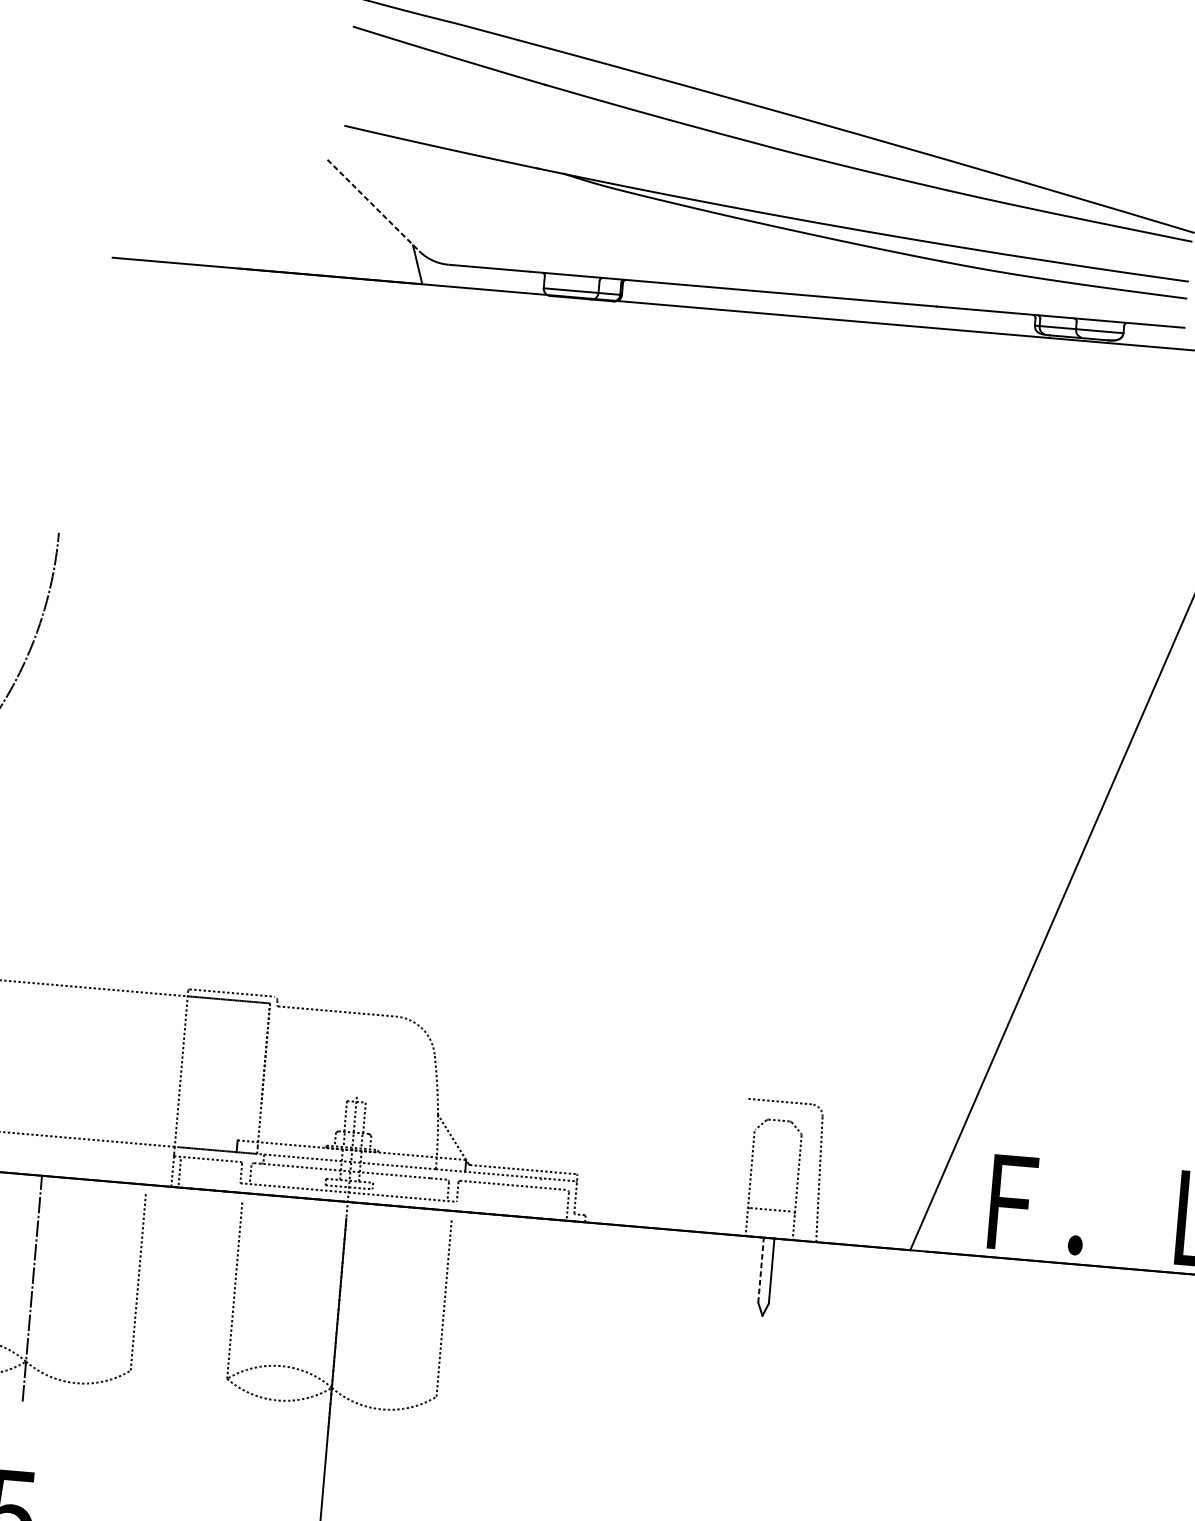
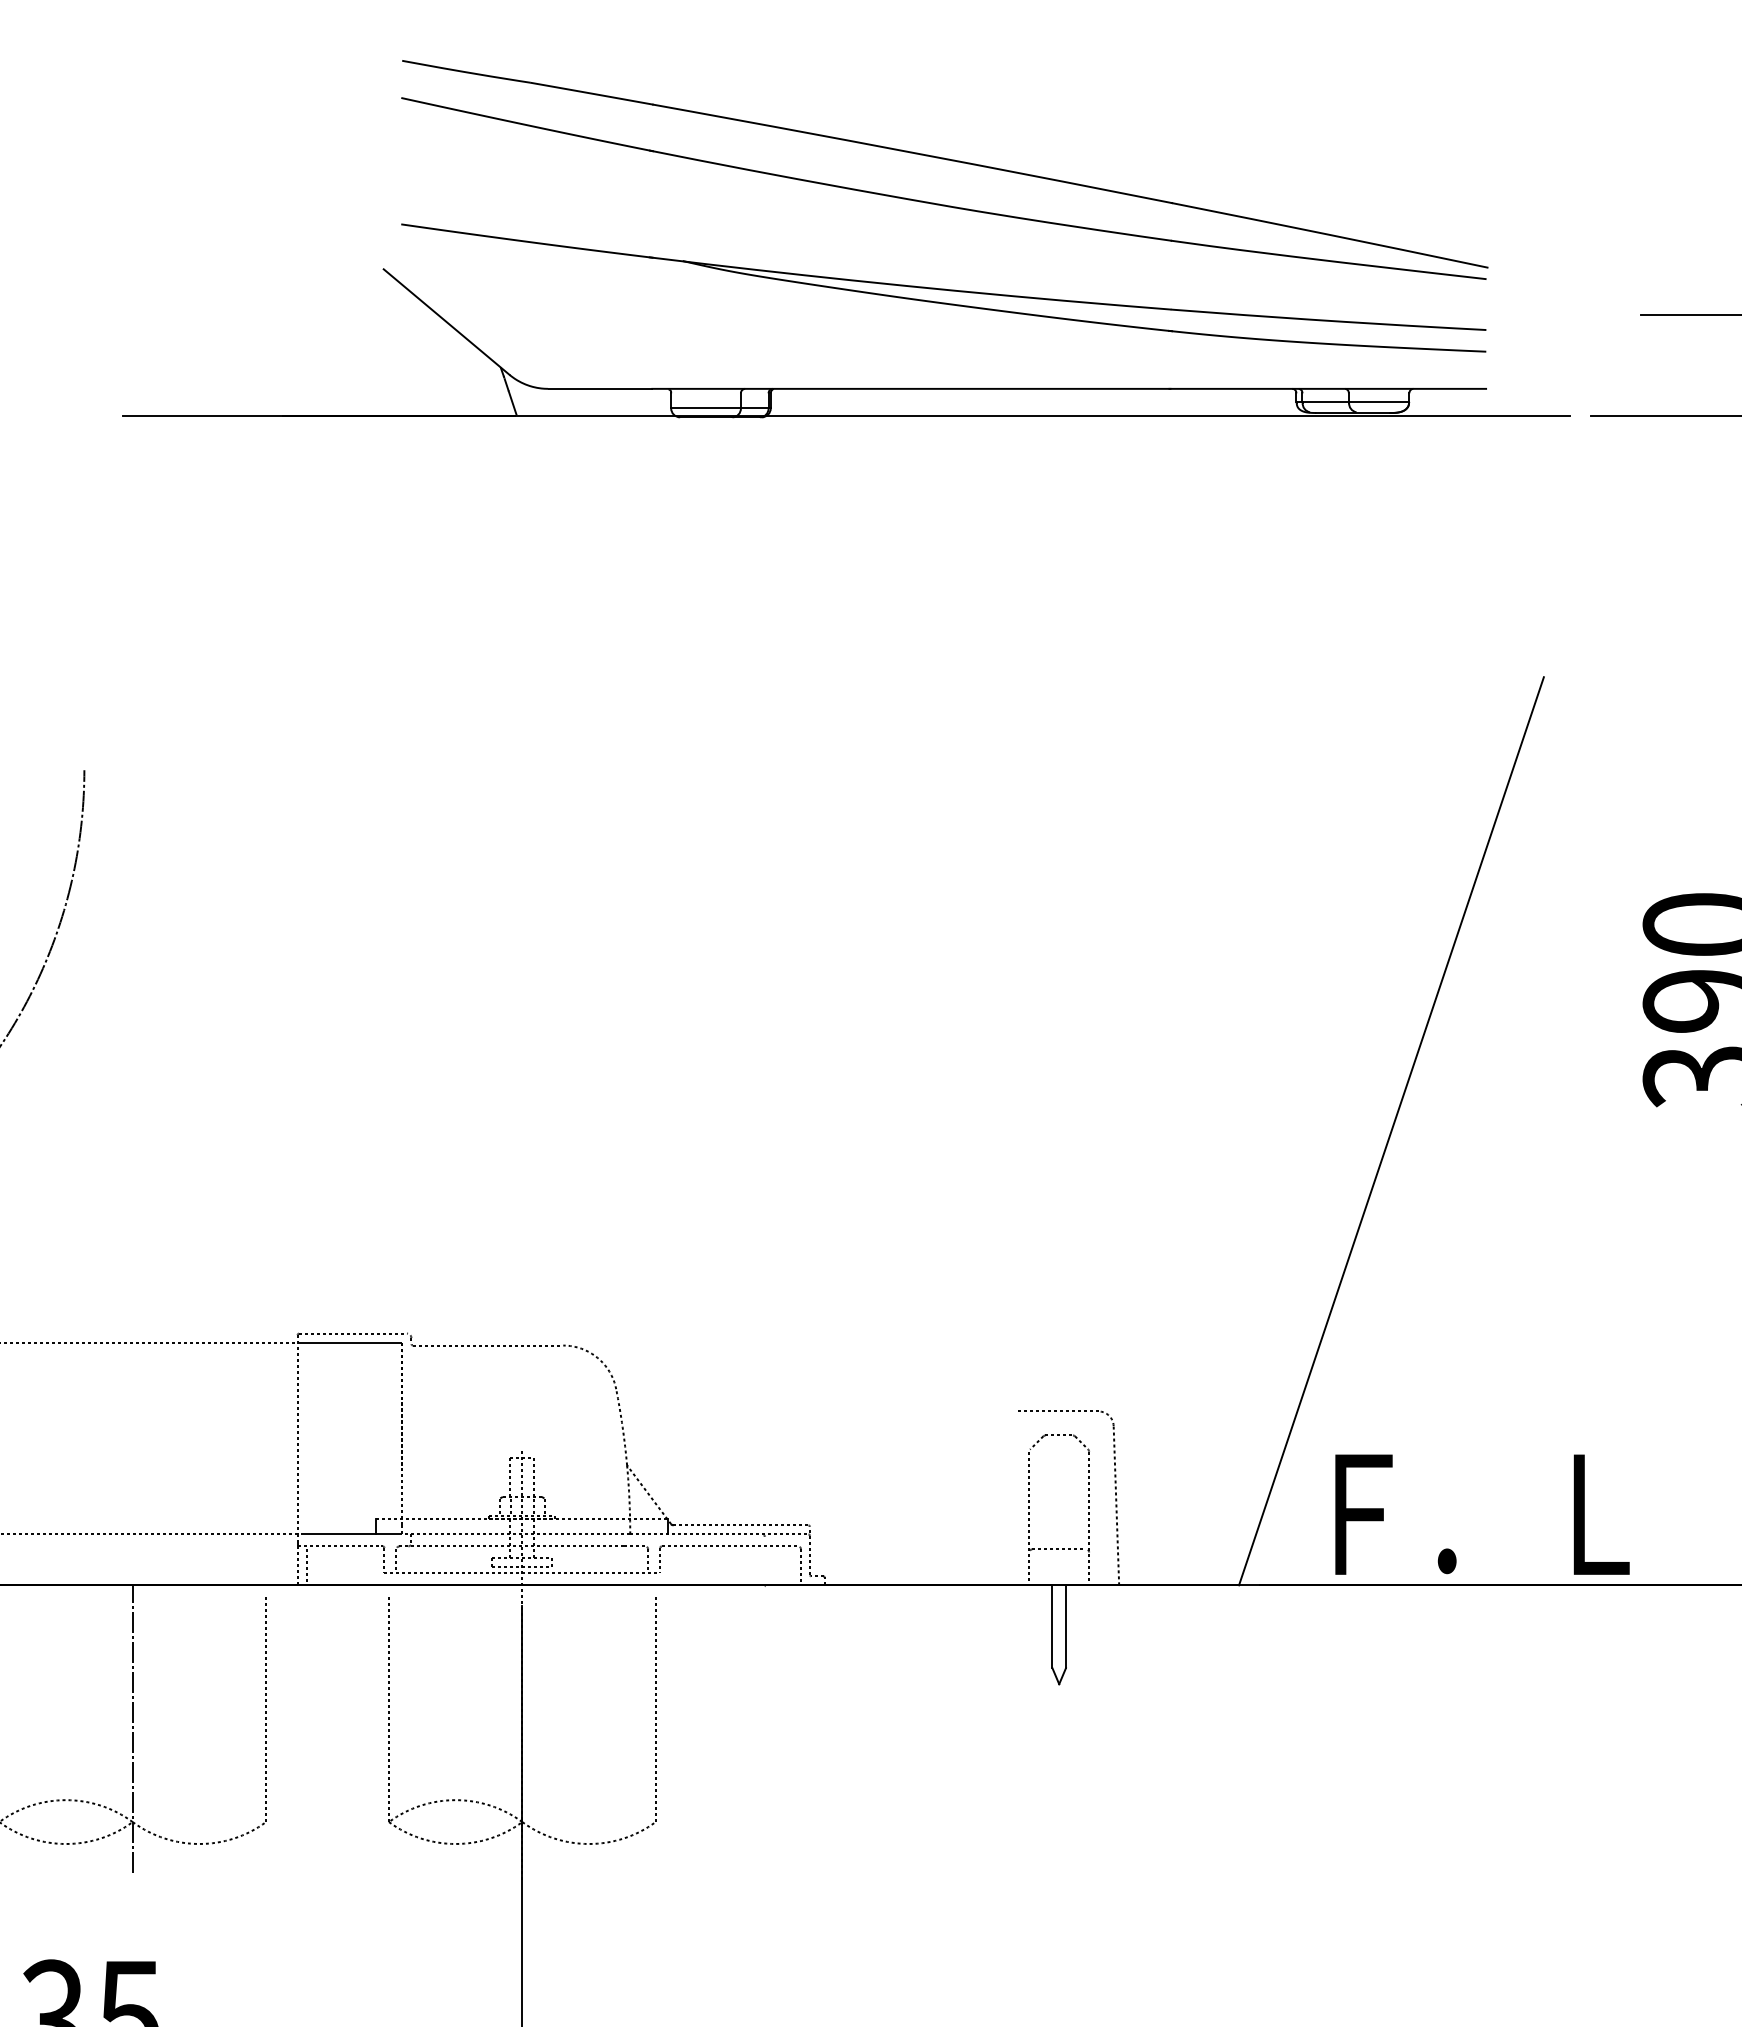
line: (374, 205) -> (447, 322), dashed -> solid
line: (761, 1269) -> (1052, 1626), dashed -> solid

